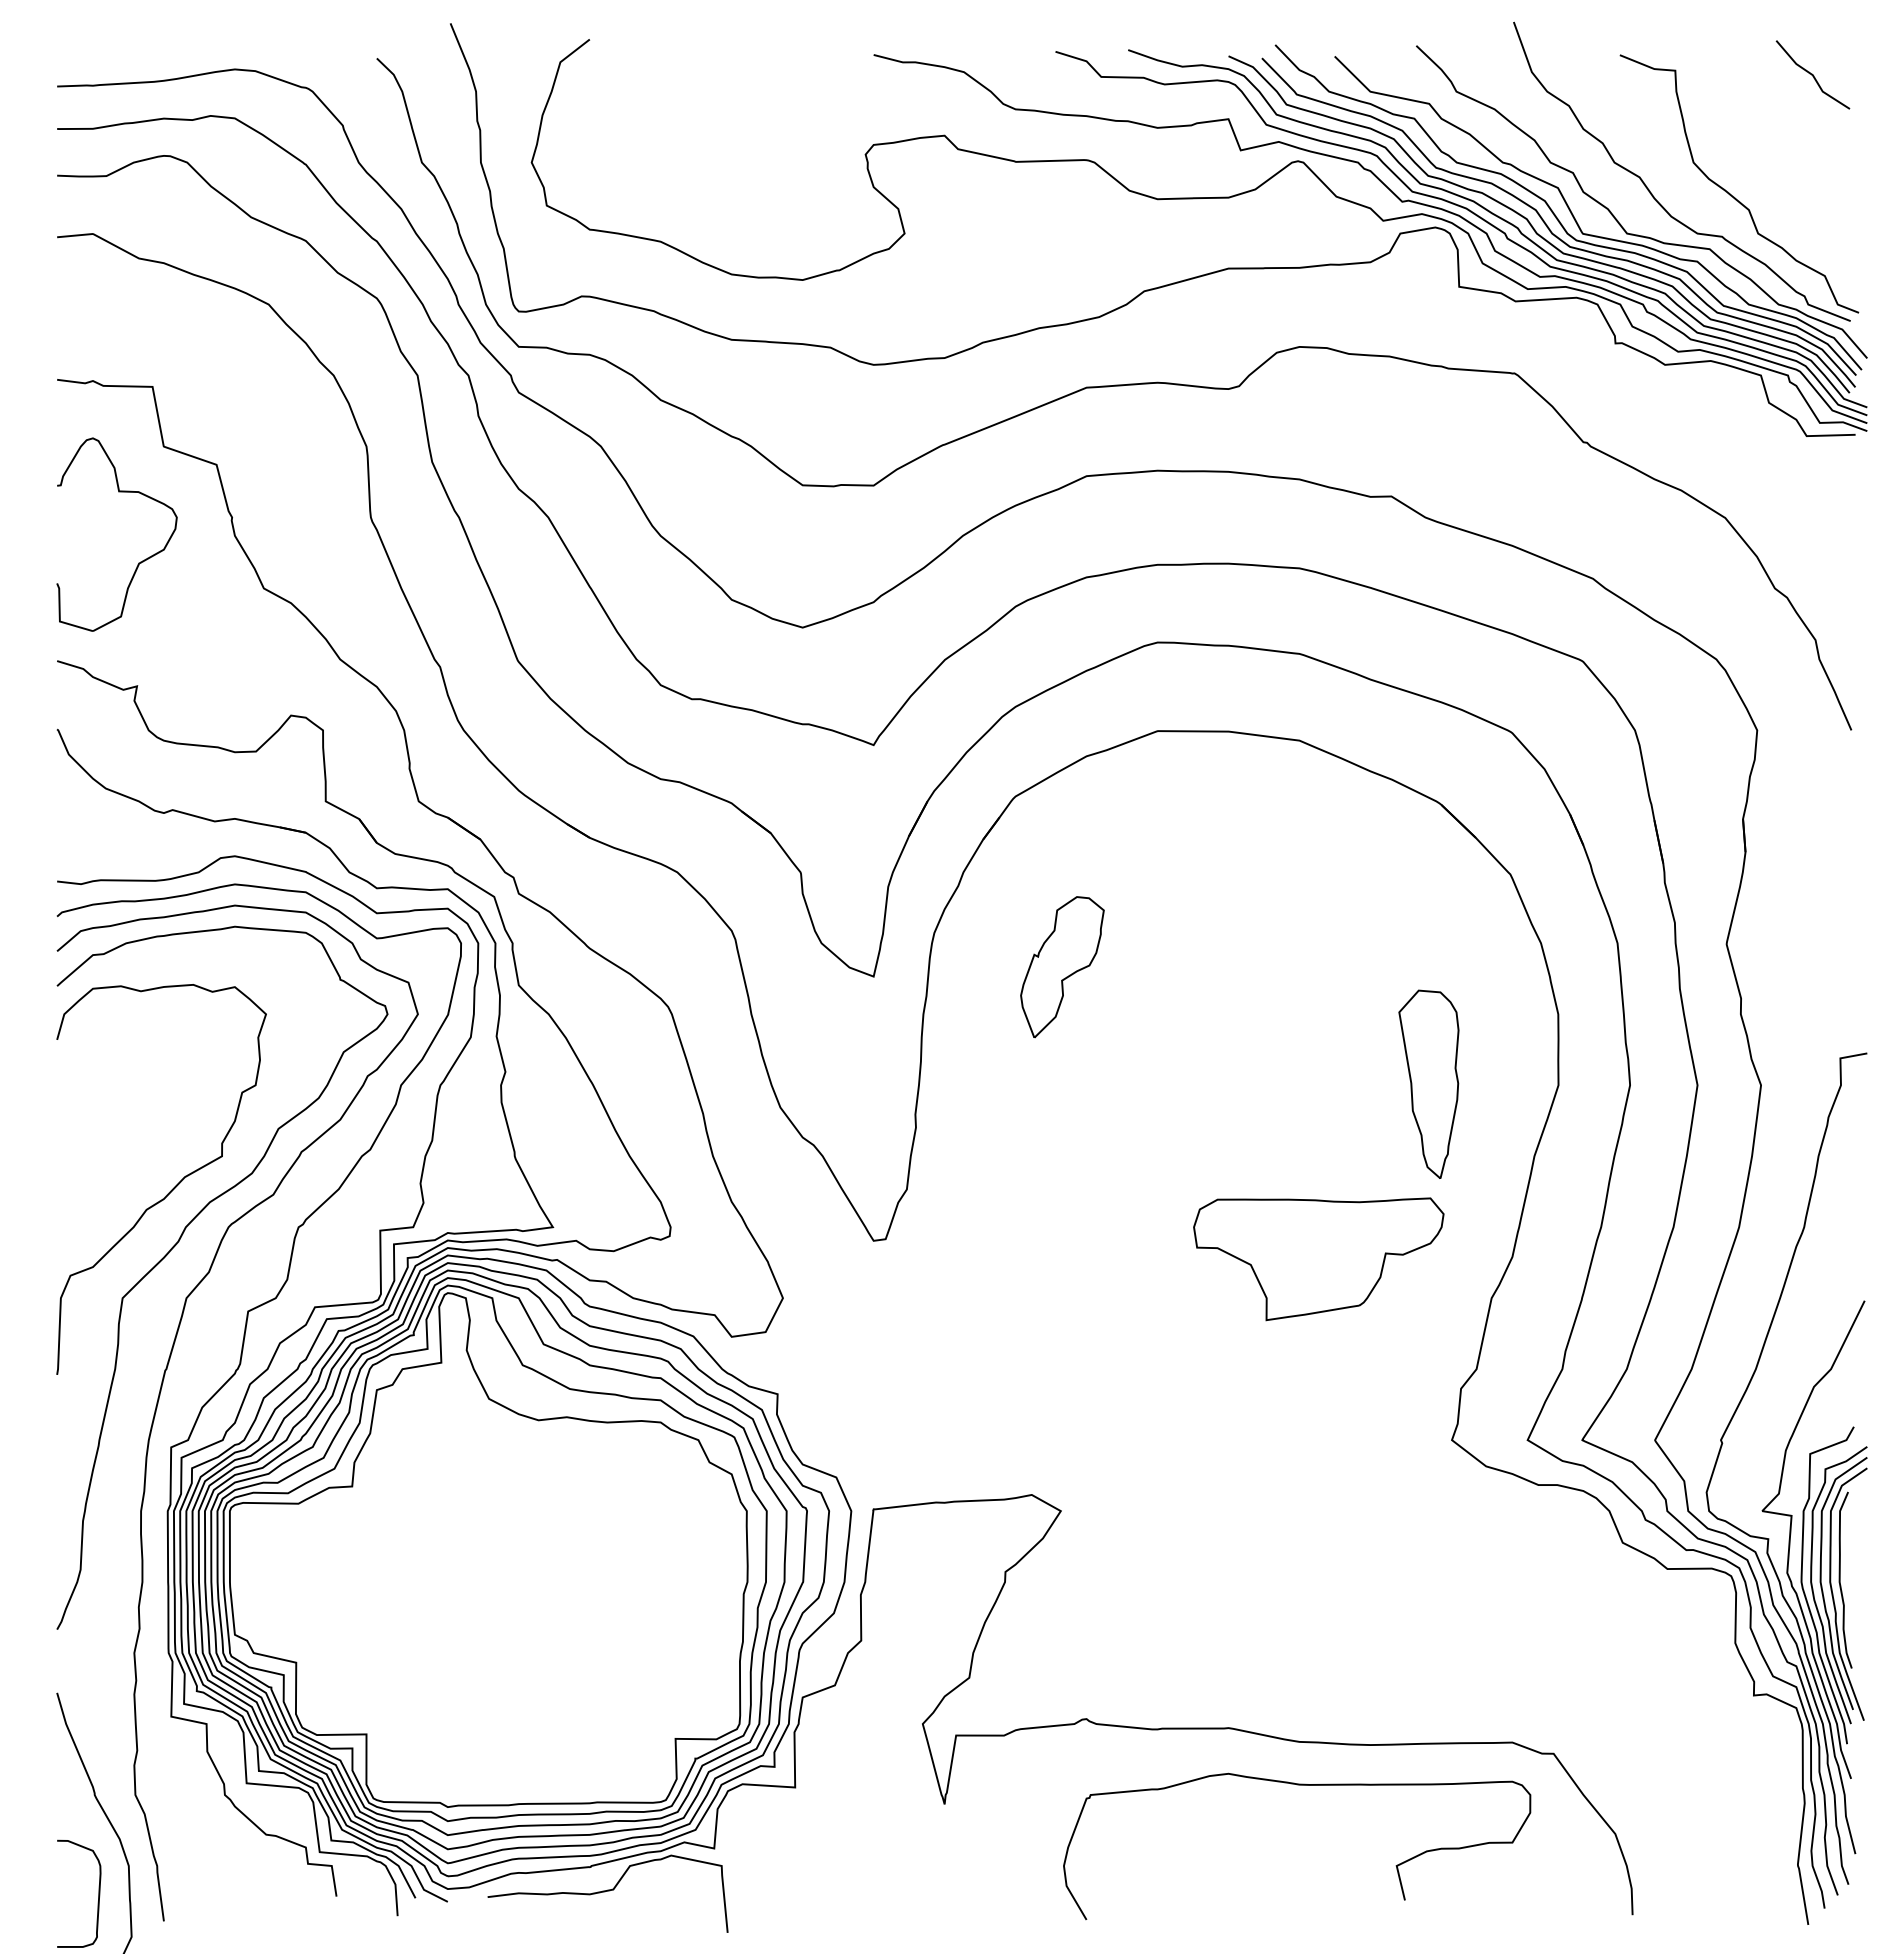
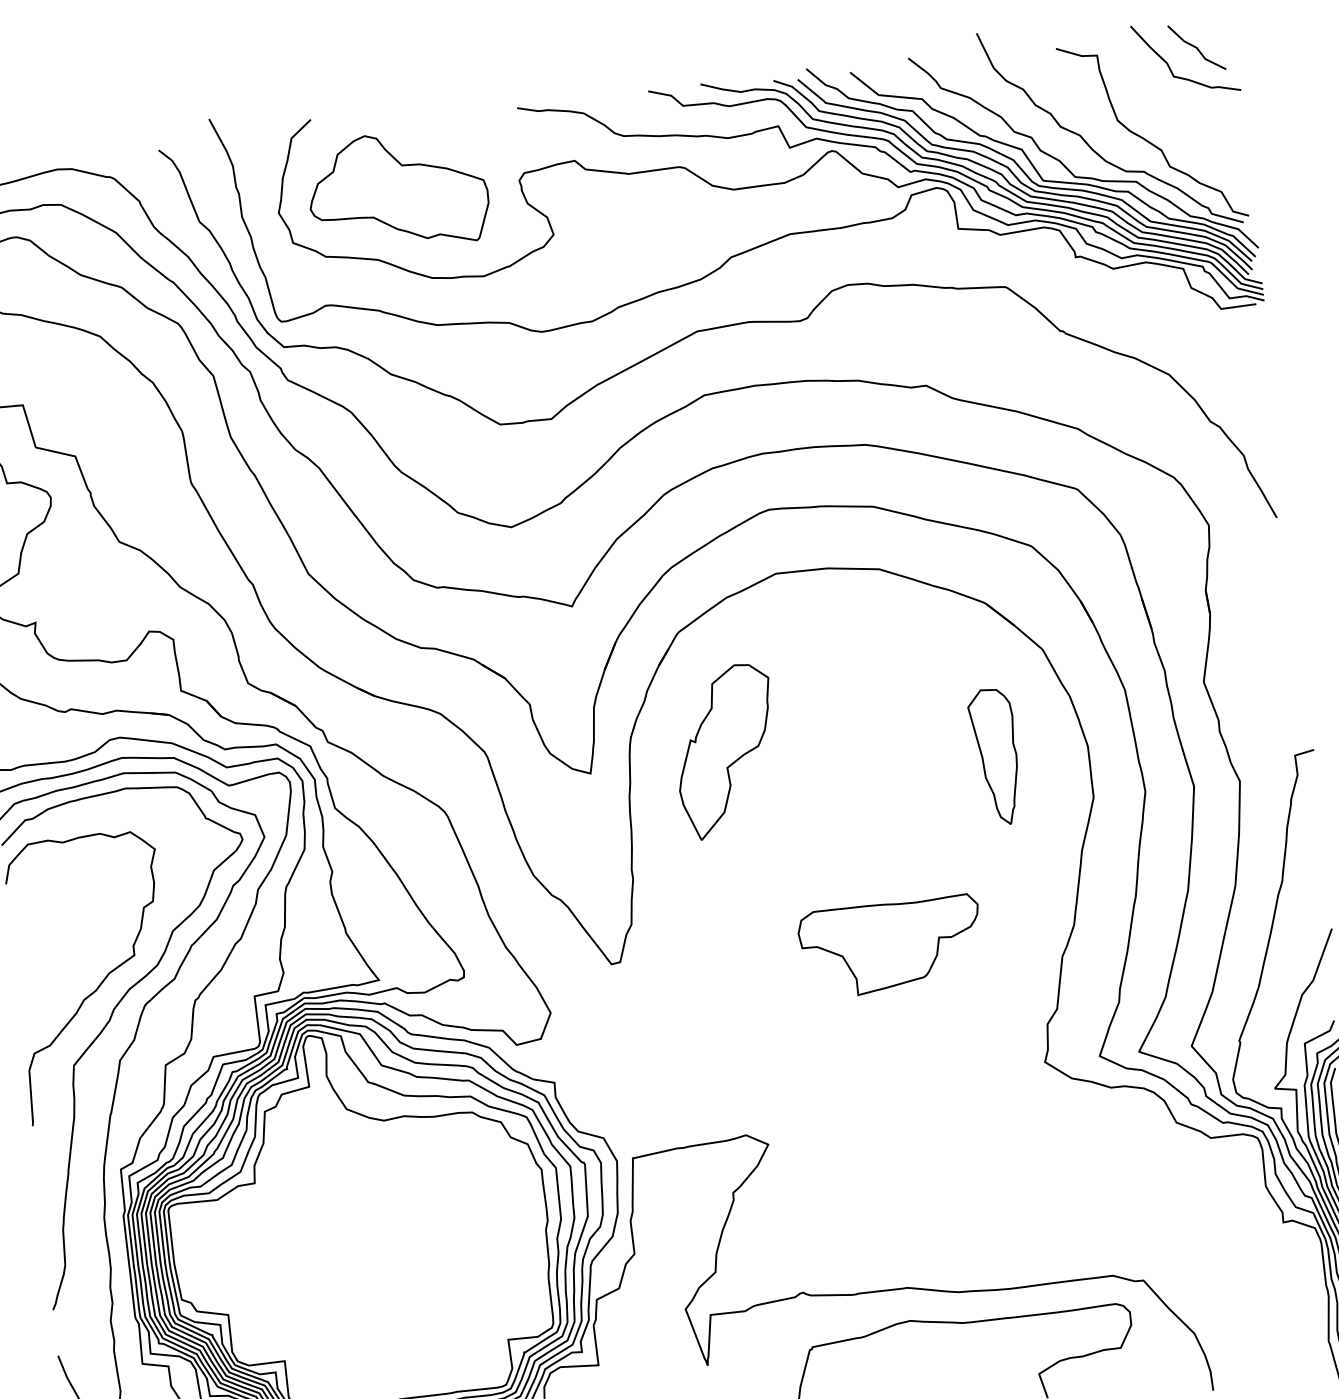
curve: (1772, 95) -> (1169, 65), added
part: (698, 149) -> (398, 190), added
part: (1062, 967) -> (726, 751), size x1.67
part: (1428, 1083) -> (994, 756), moved
part: (1318, 1259) -> (890, 947), moved

